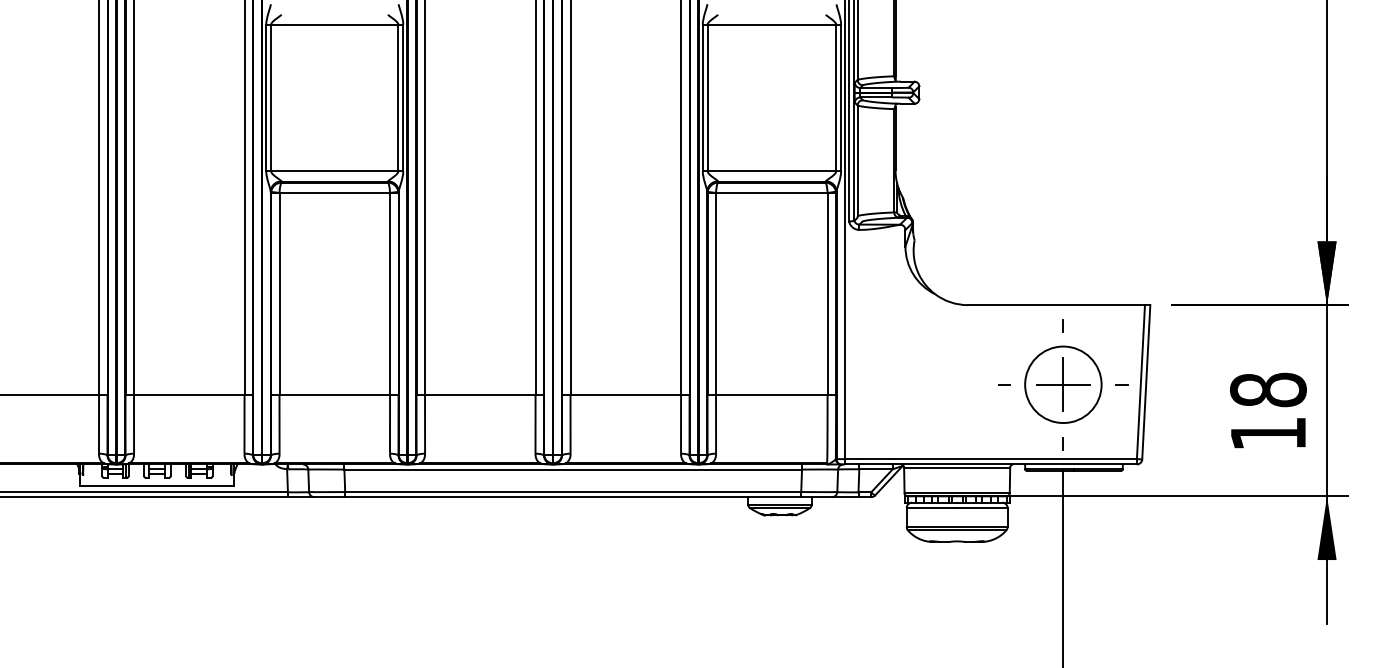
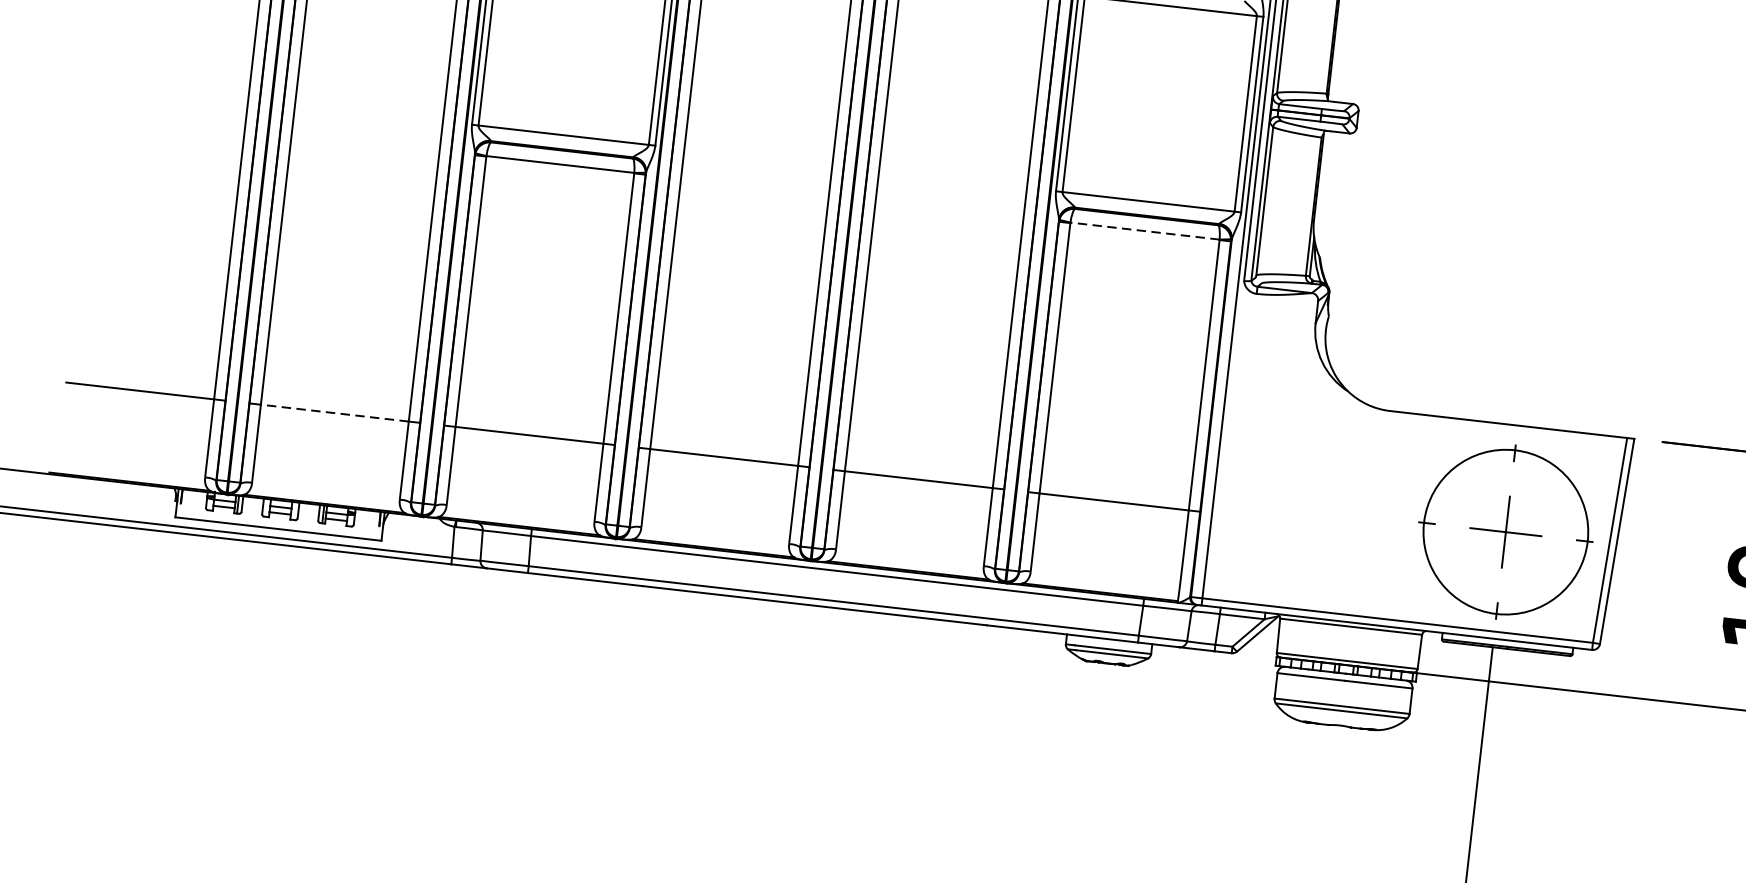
line: (771, 192) -> (1144, 230), solid -> dashed
circle: (1063, 384) -> (1506, 531), size x1.6
line: (188, 395) -> (333, 413), solid -> dashed

